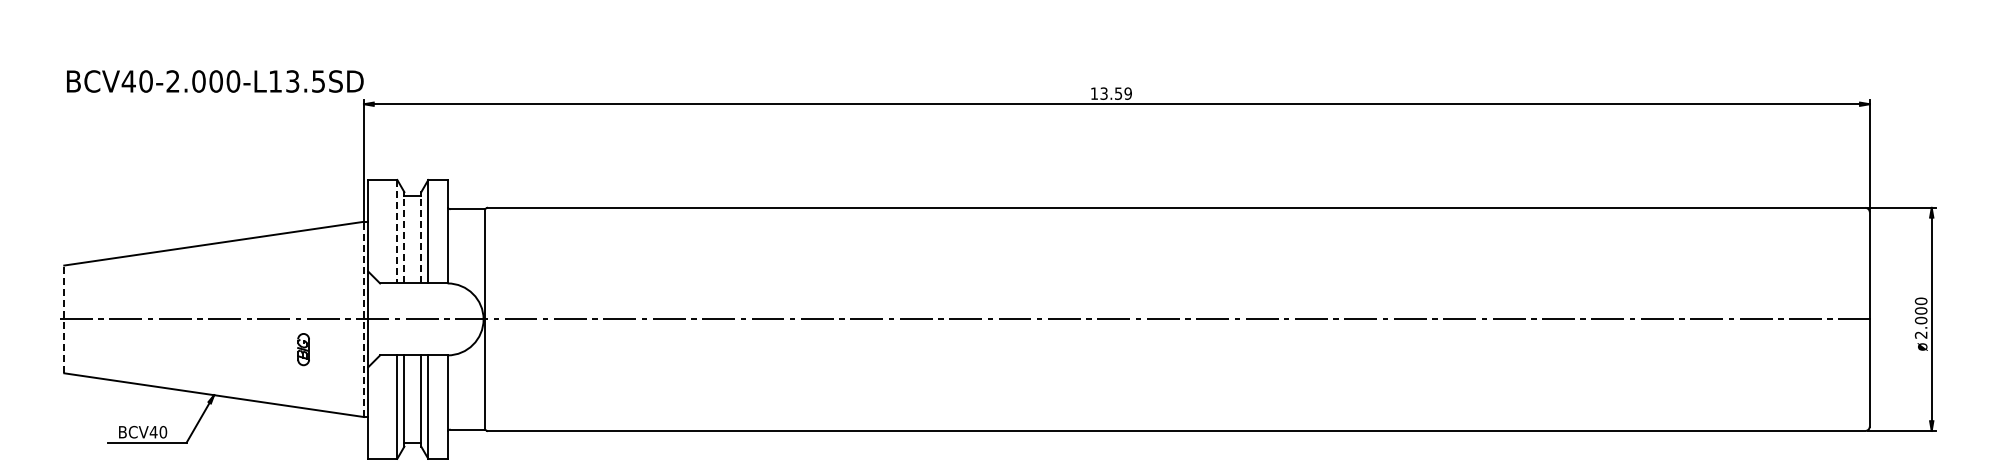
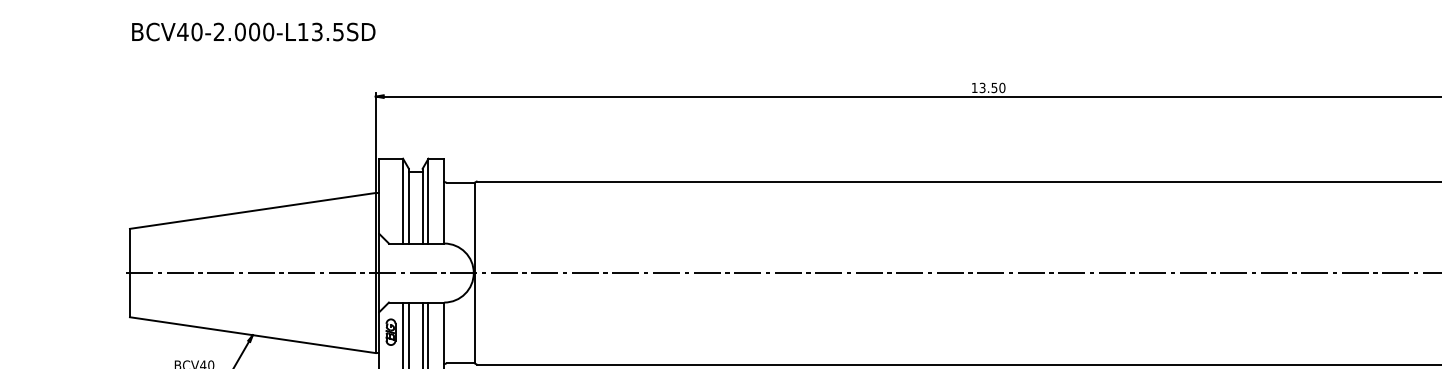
text: (215, 81) -> (253, 32), moved
text: (1127, 93) -> (1001, 87), 13.59 -> 13.50
line: (397, 231) -> (403, 200), dashed -> solid
line: (404, 239) -> (408, 207), dashed -> solid
line: (421, 239) -> (422, 207), dashed -> solid
line: (64, 319) -> (130, 273), dashed -> solid
line: (363, 319) -> (375, 273), dashed -> solid
part: (303, 349) -> (390, 332), moved

